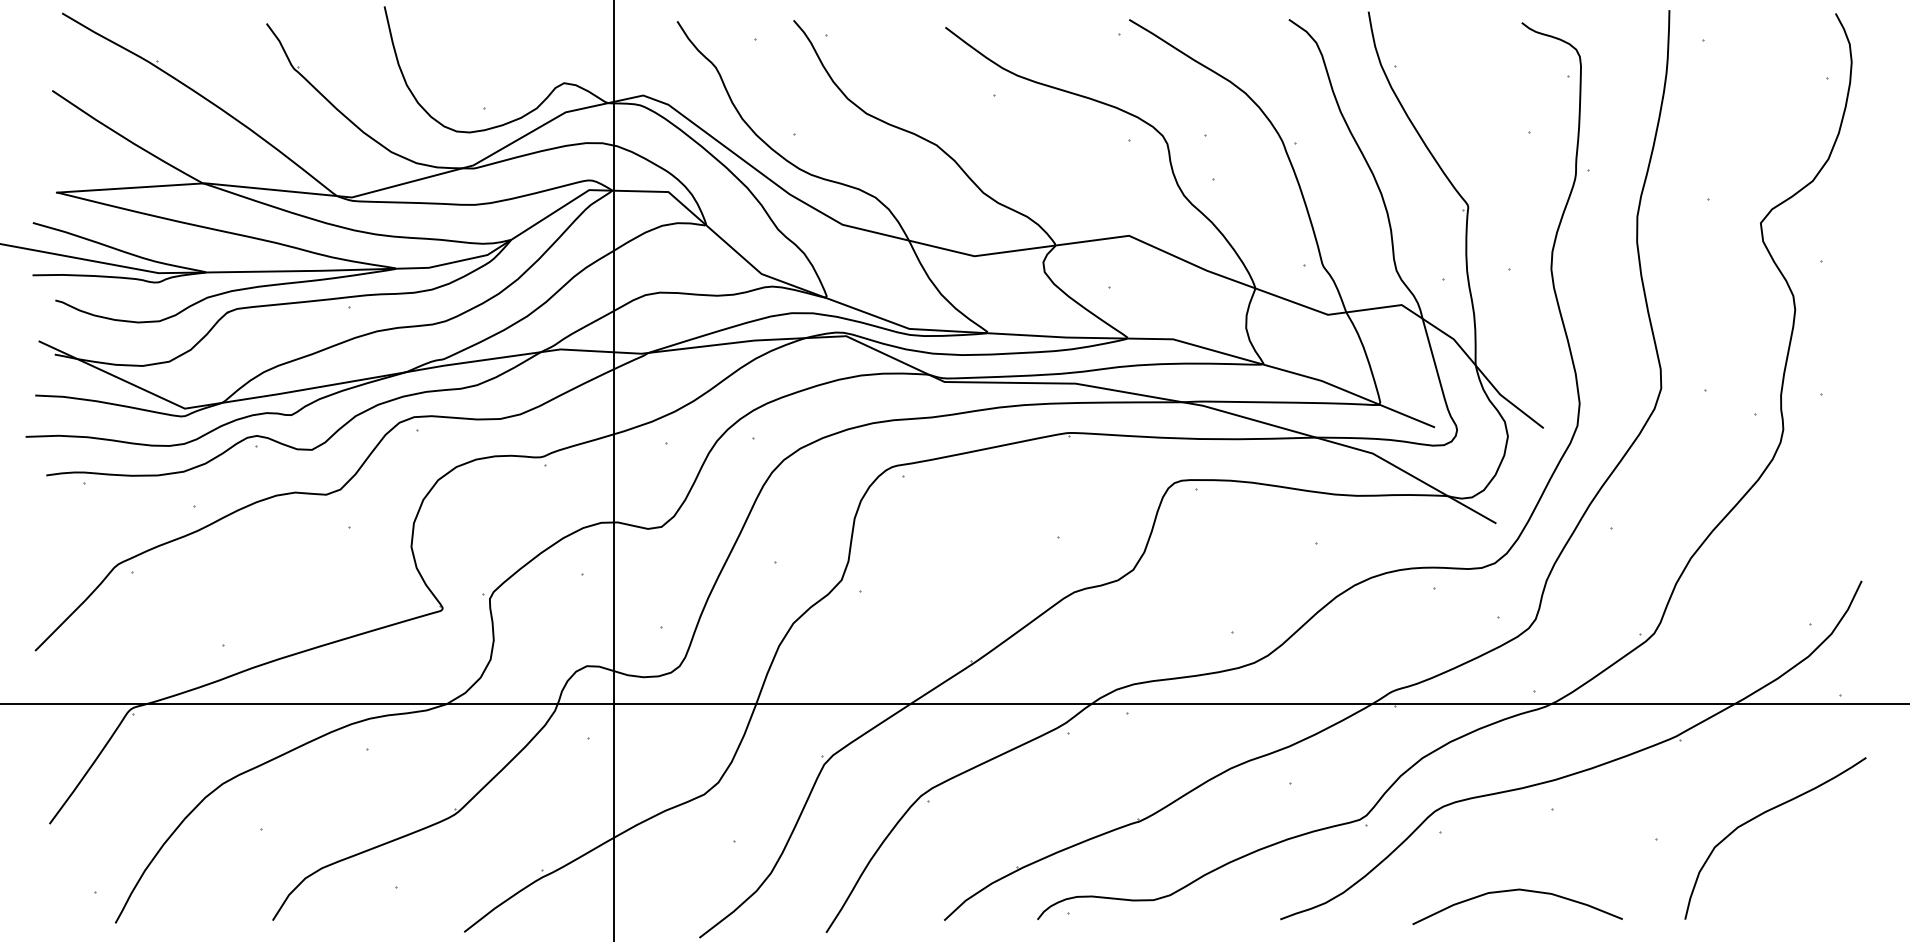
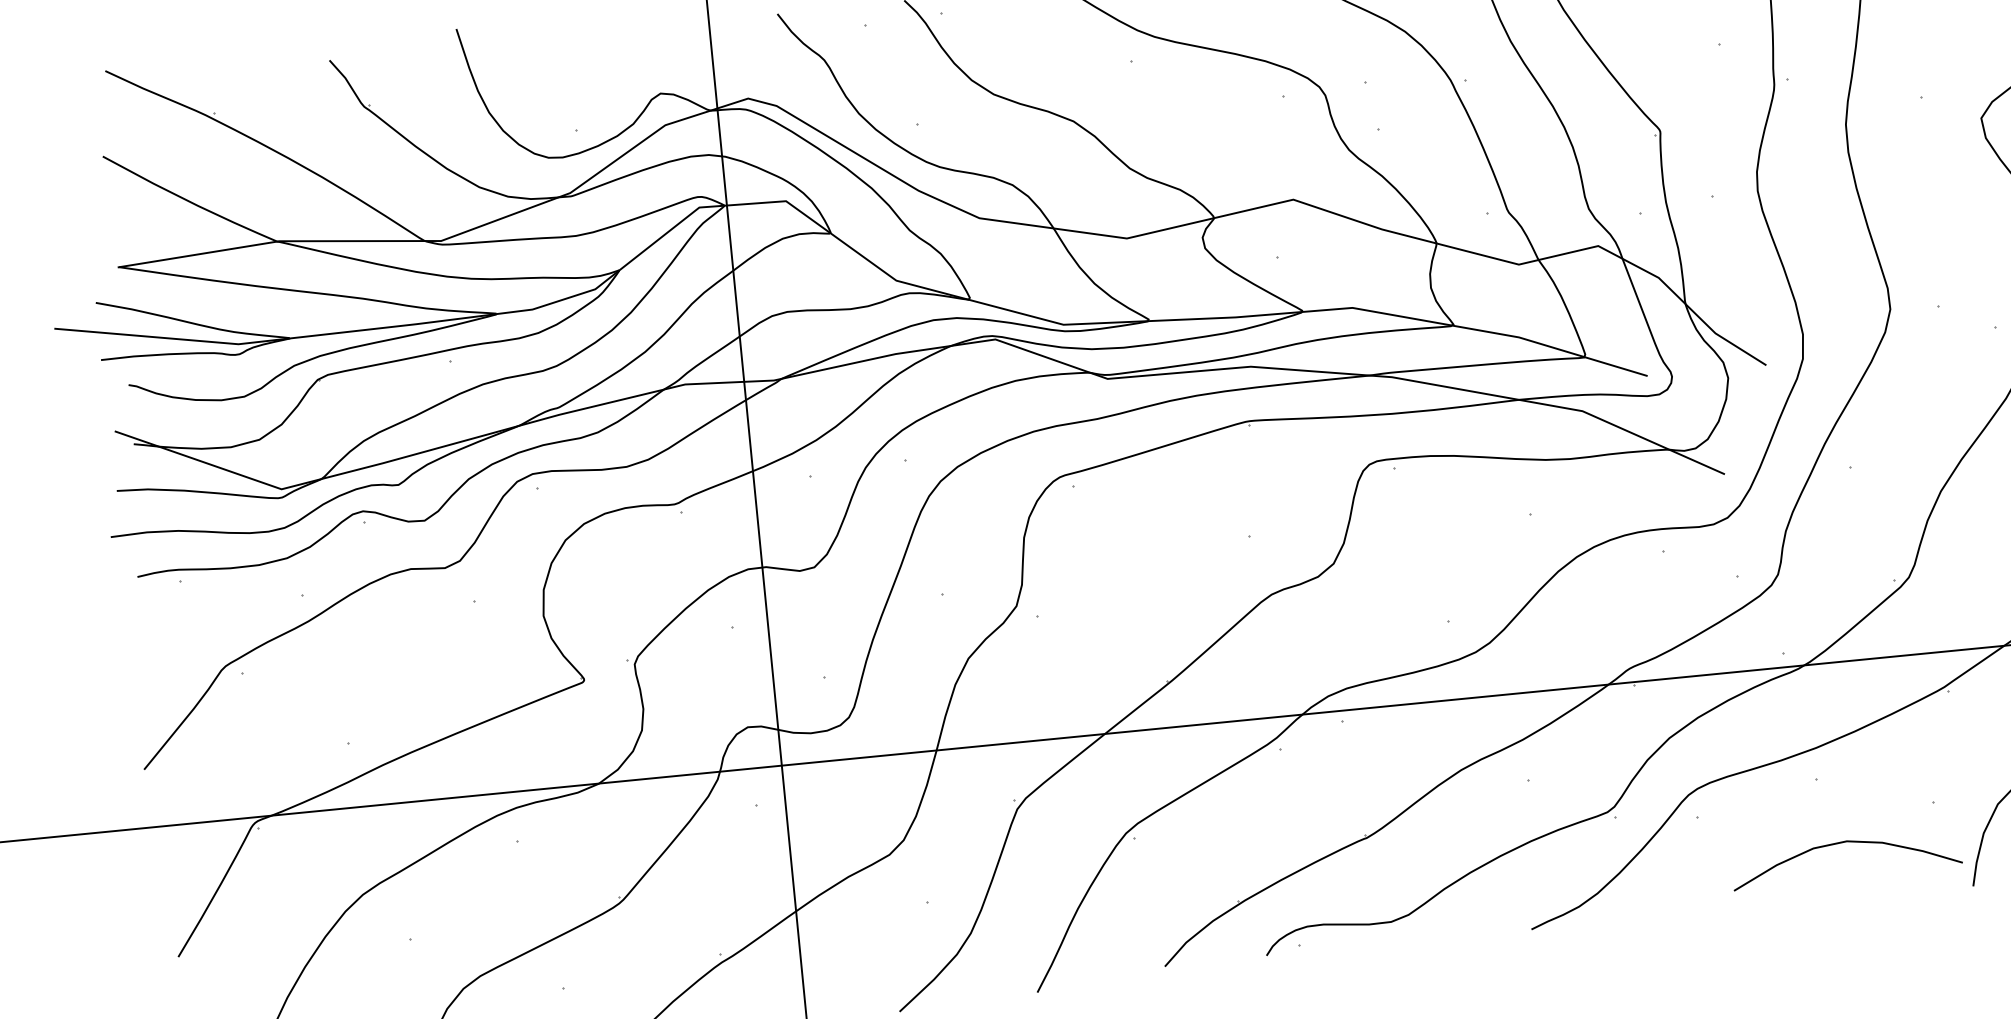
curve: (1513, 891) -> (1840, 844), moved

